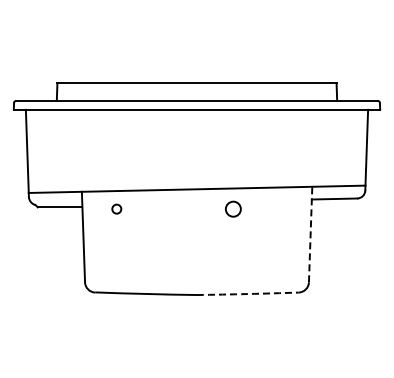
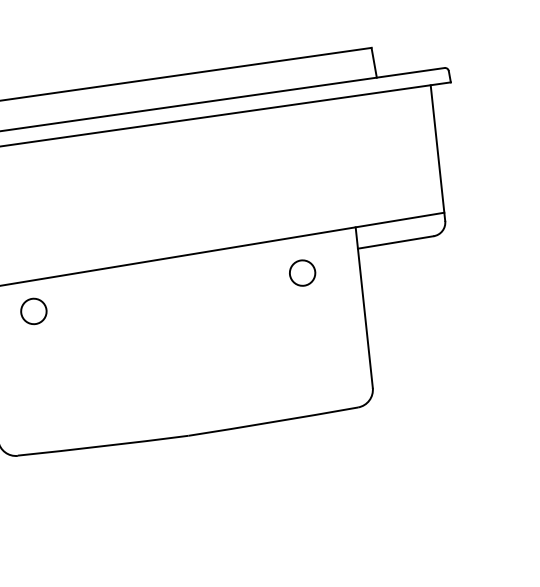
circle: (116, 208) -> (33, 310), size x1.67
circle: (233, 208) -> (302, 271), moved
line: (310, 234) -> (364, 307), dashed -> solid
arc: (247, 294) -> (272, 422), dashed -> solid

